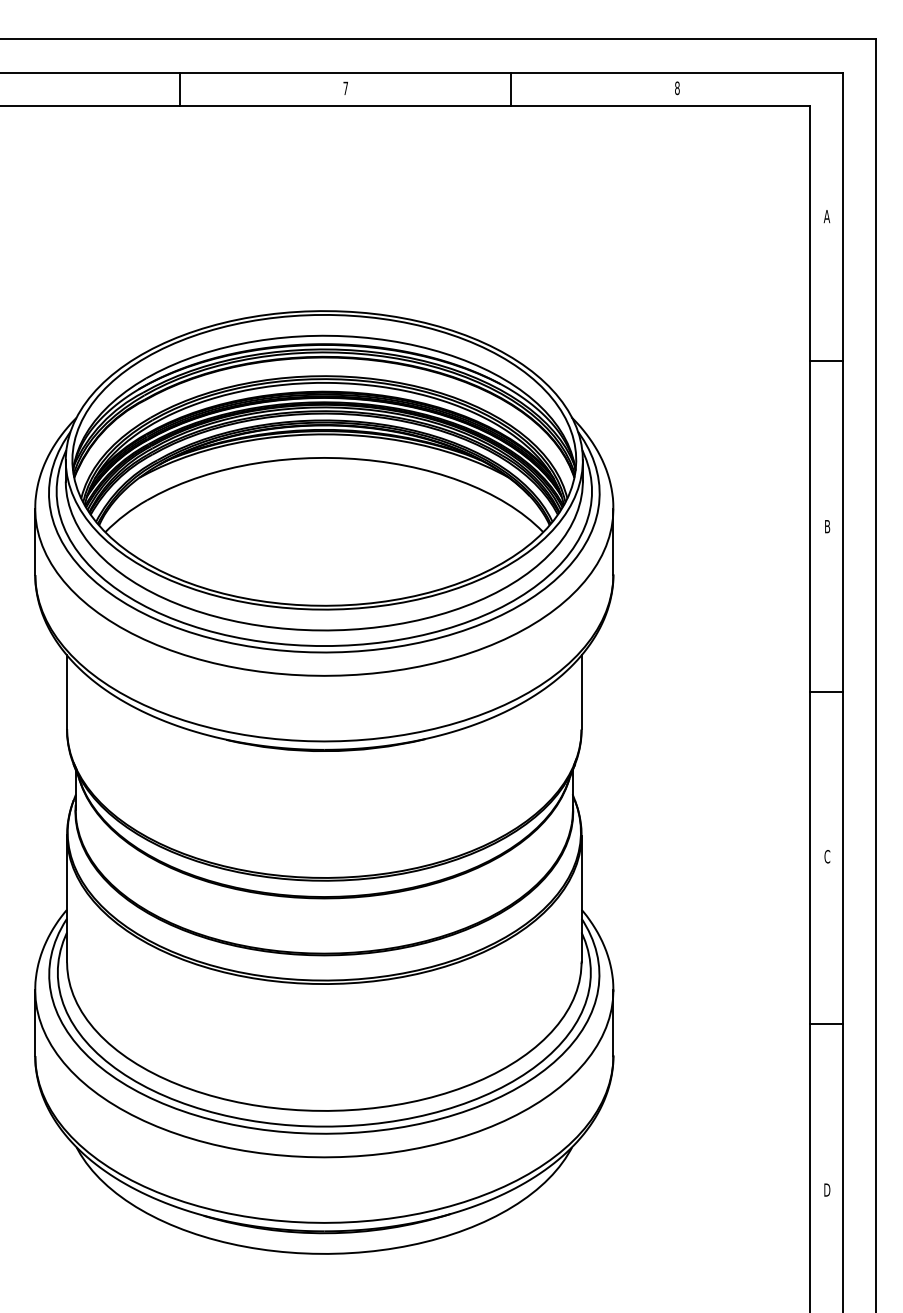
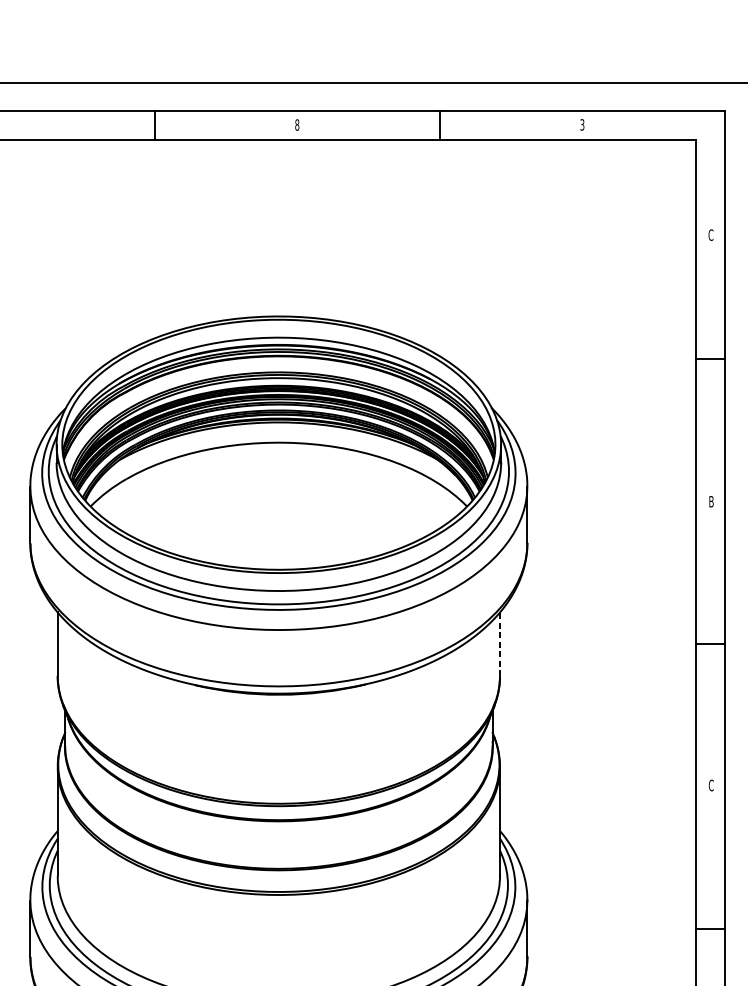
text: (345, 88) -> (297, 125), 7 -> 8
text: (677, 88) -> (582, 125), 8 -> 3
text: (826, 216) -> (710, 235), A -> C
line: (581, 691) -> (499, 643), solid -> dashed

